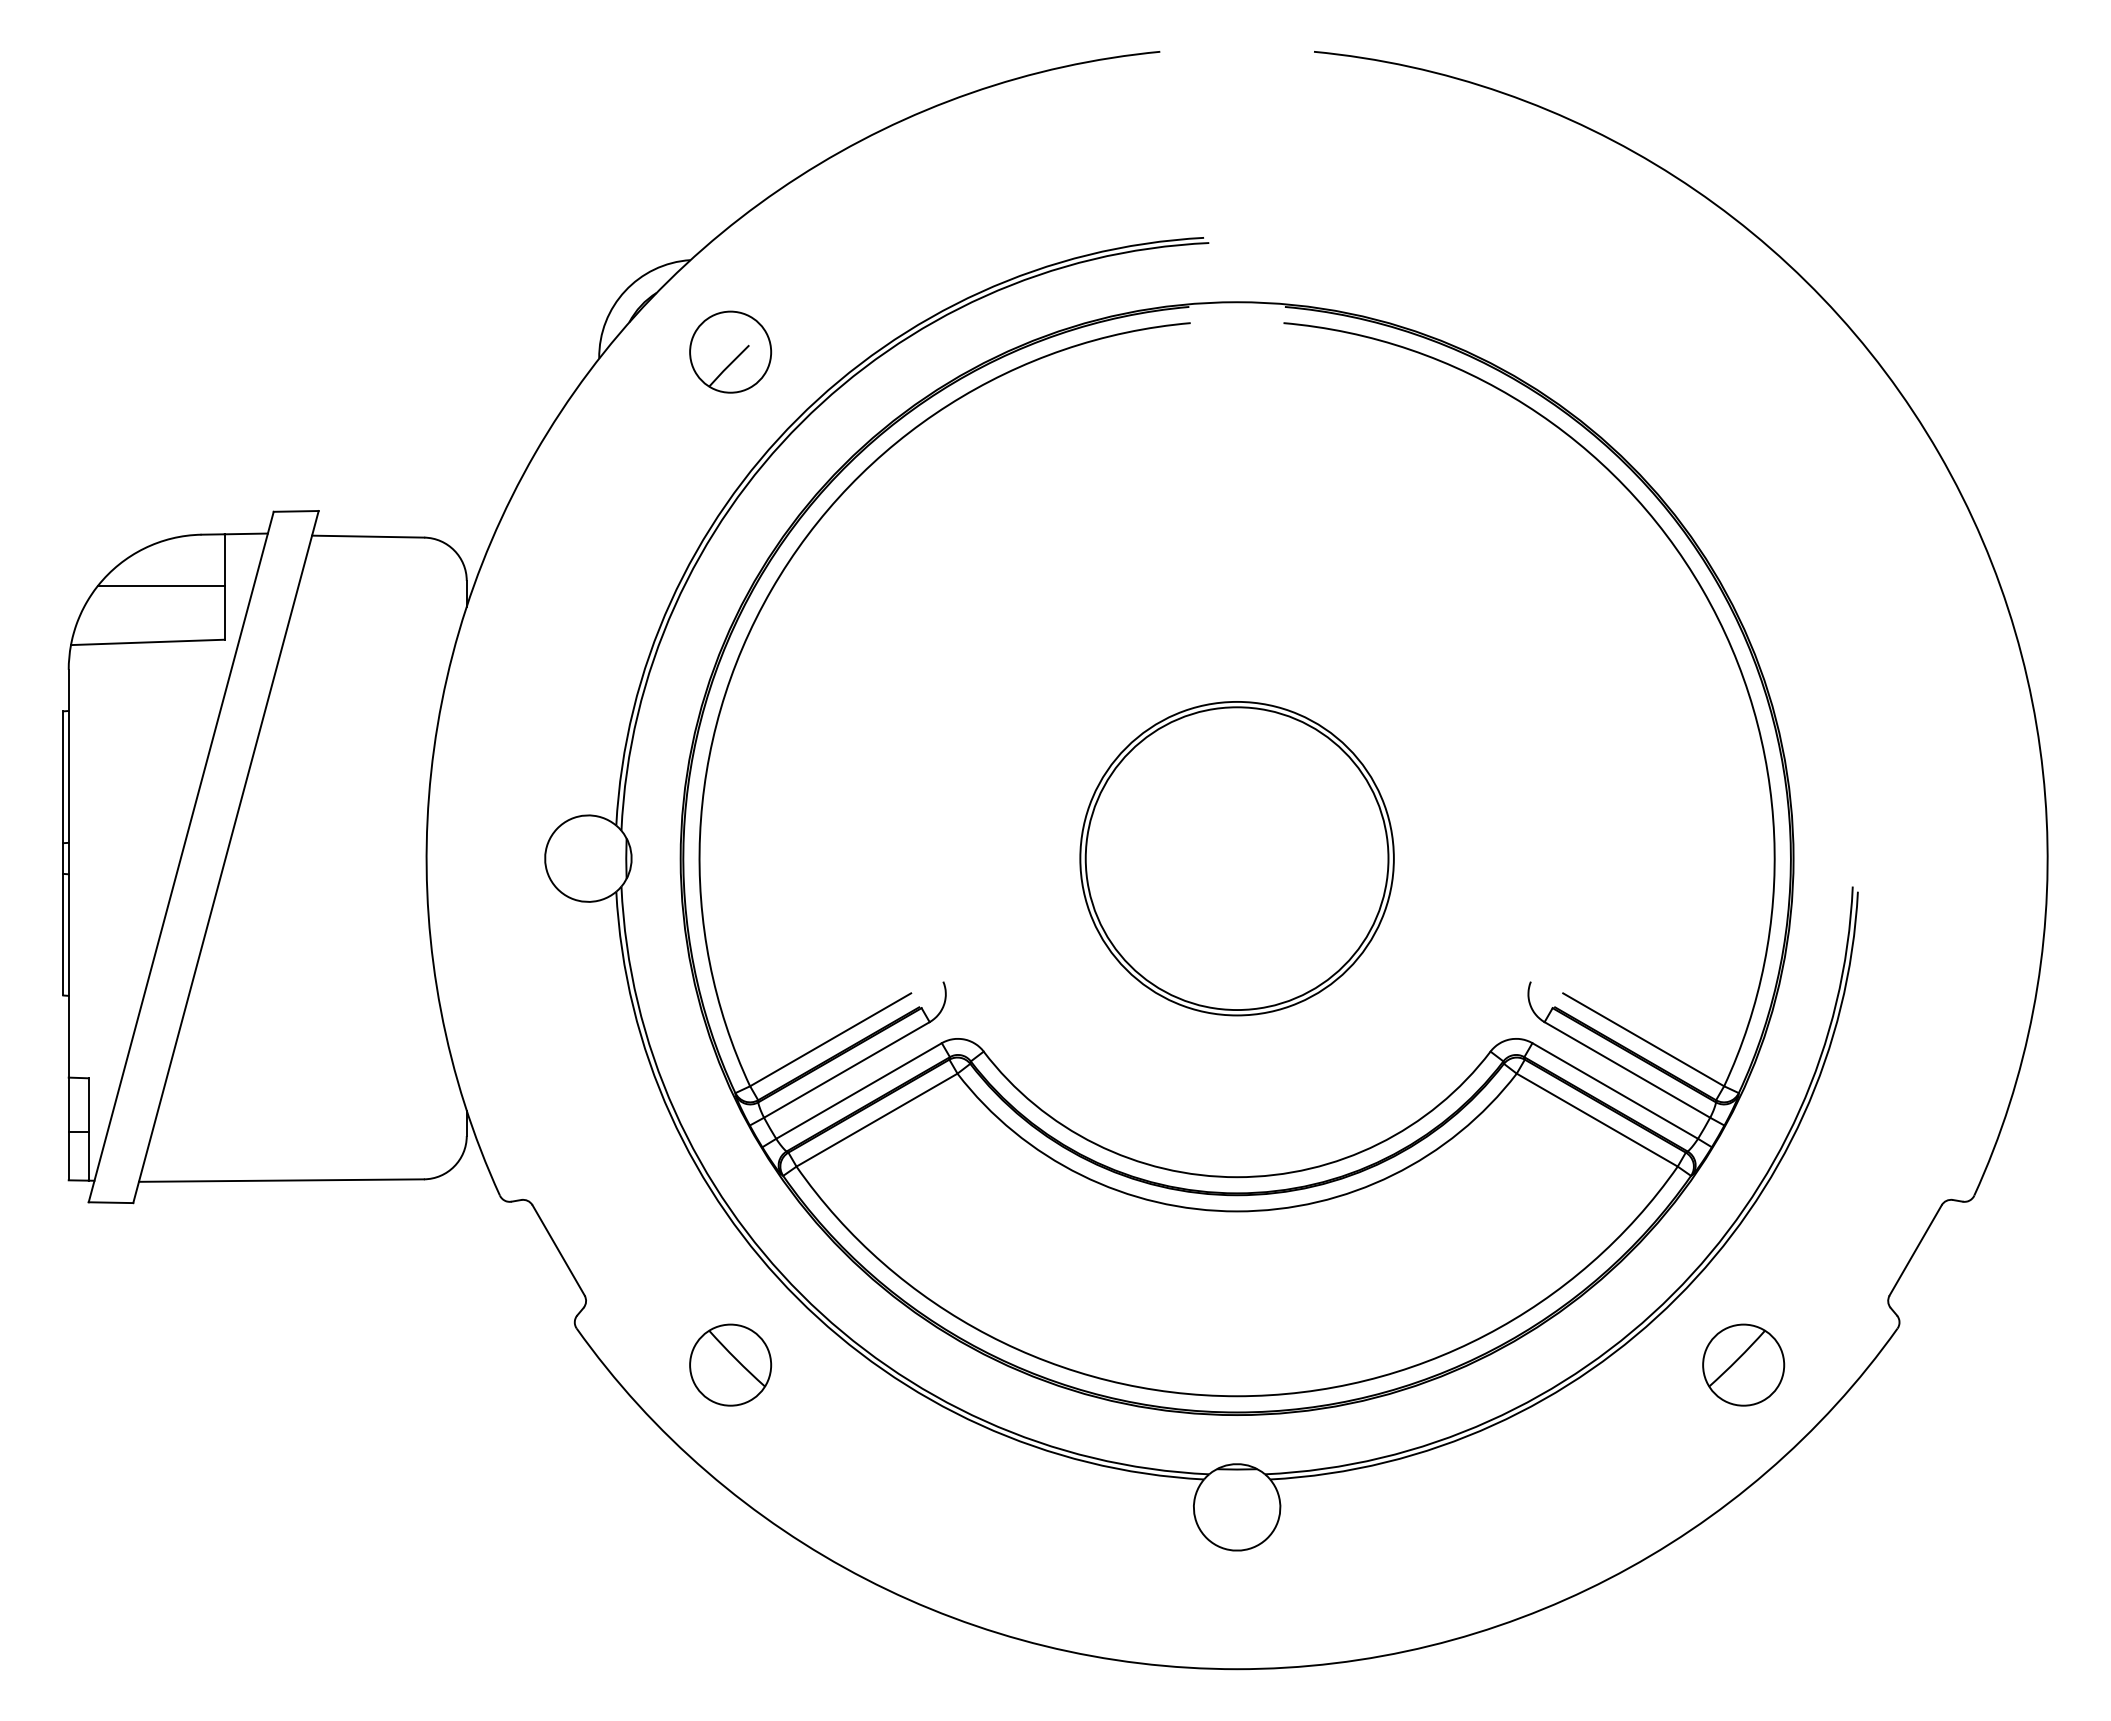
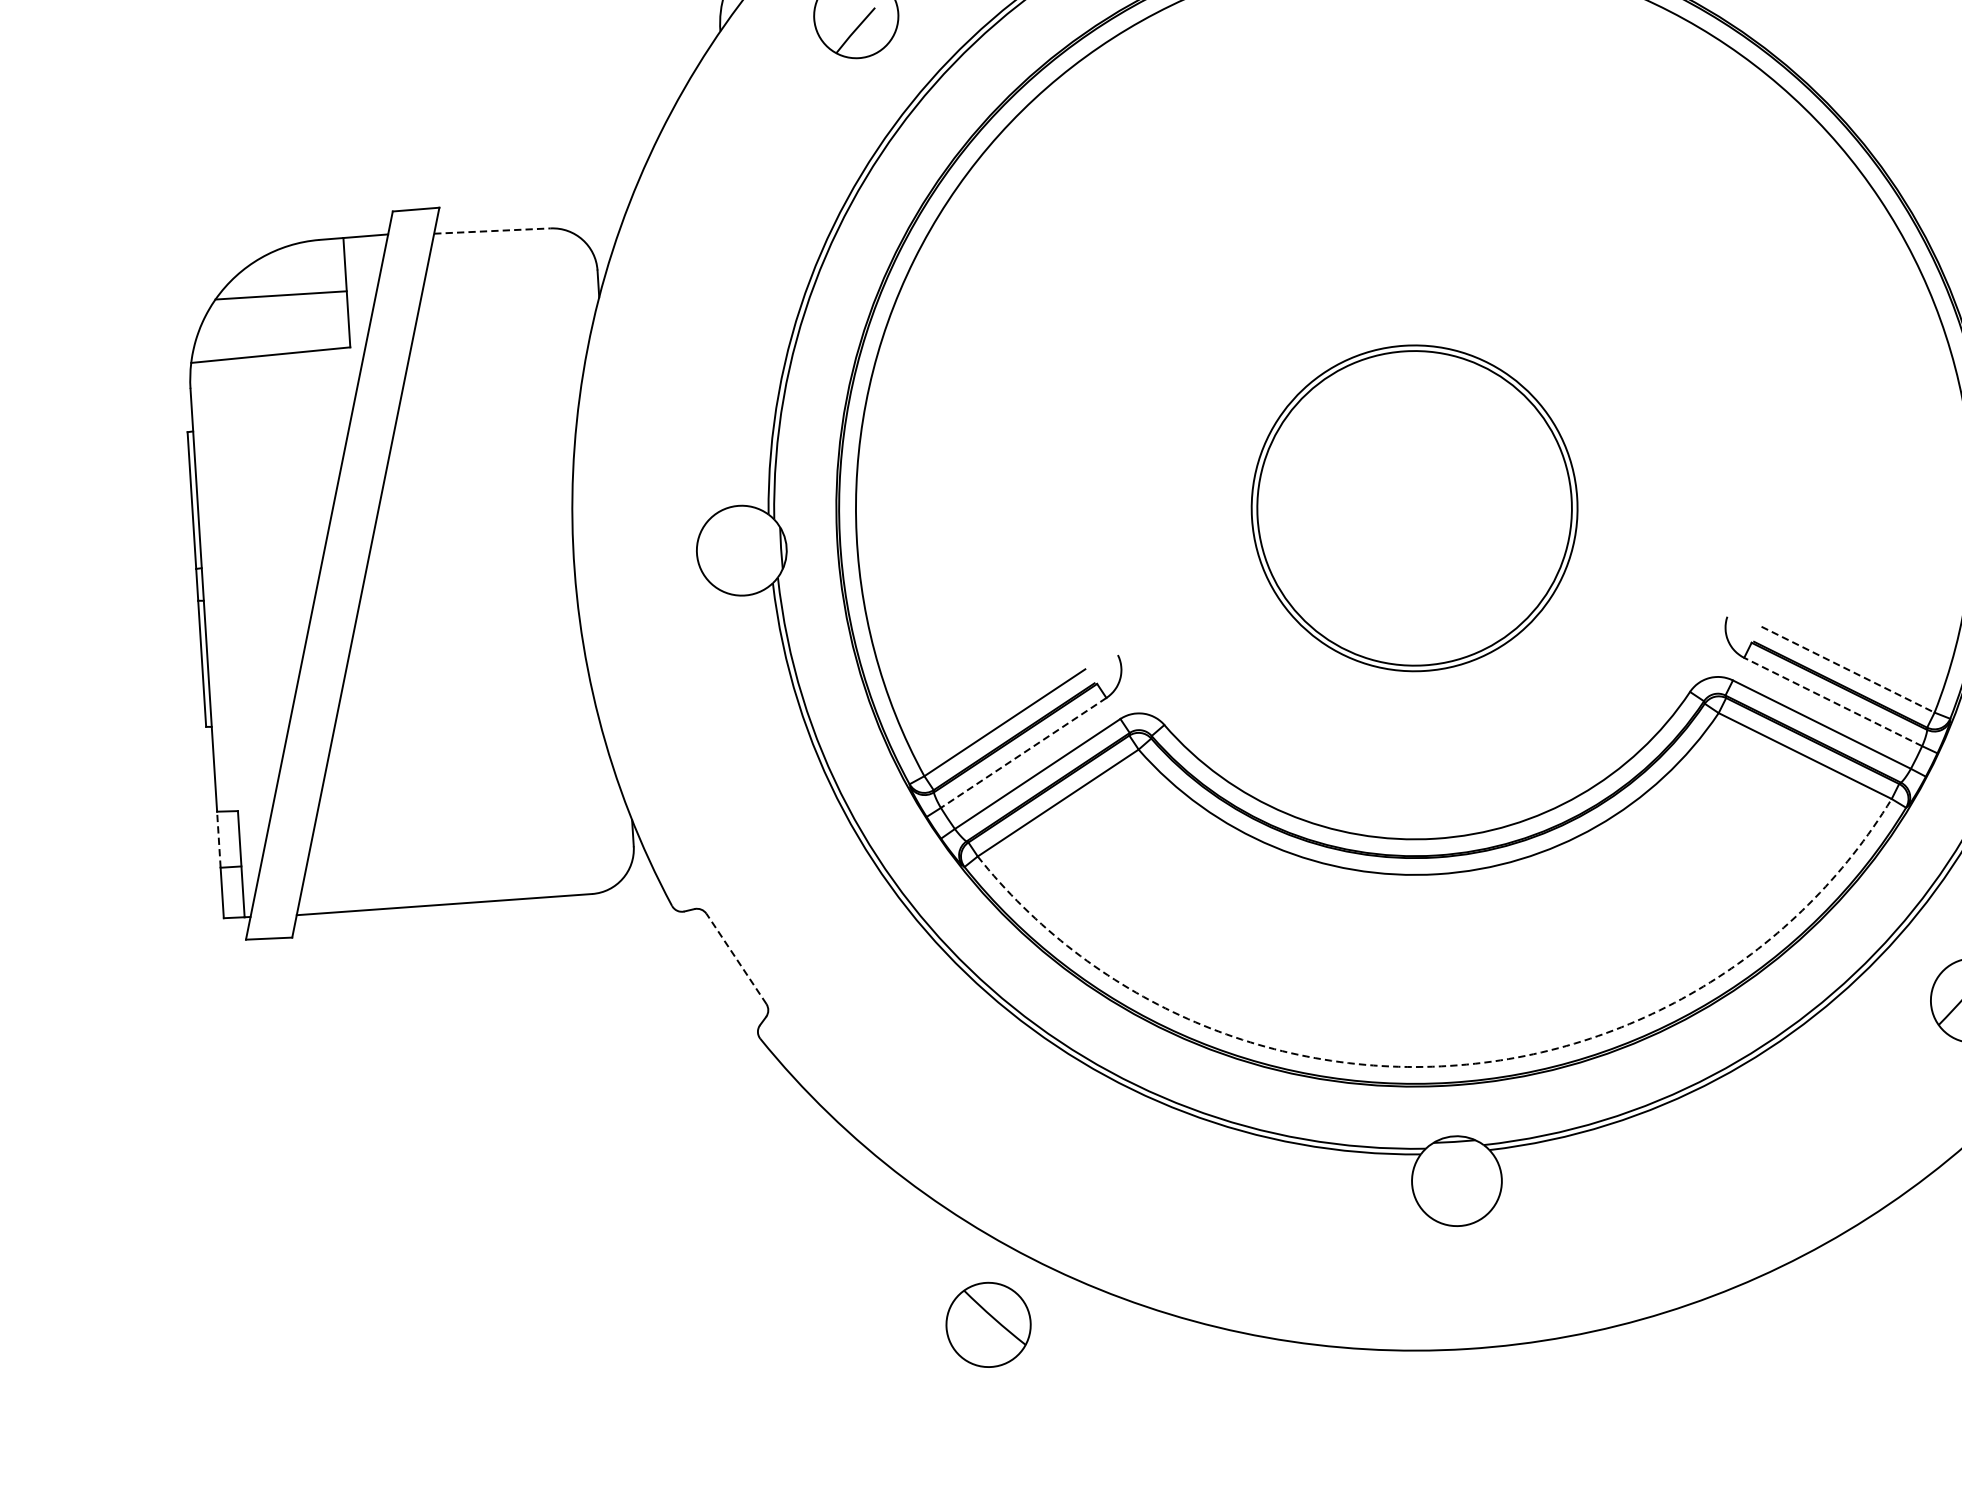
line: (368, 536) -> (492, 230), solid -> dashed
line: (1643, 1039) -> (1847, 669), solid -> dashed
line: (846, 1069) -> (1023, 752), solid -> dashed
line: (1627, 1069) -> (1833, 701), solid -> dashed
line: (68, 1104) -> (218, 839), solid -> dashed
line: (558, 1249) -> (736, 957), solid -> dashed
part: (730, 1364) -> (988, 1324), moved
arc: (1237, 1396) -> (1450, 1066), solid -> dashed

